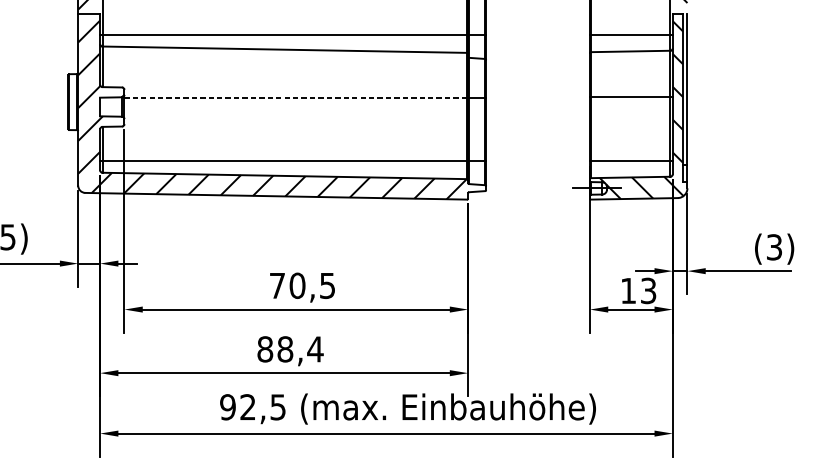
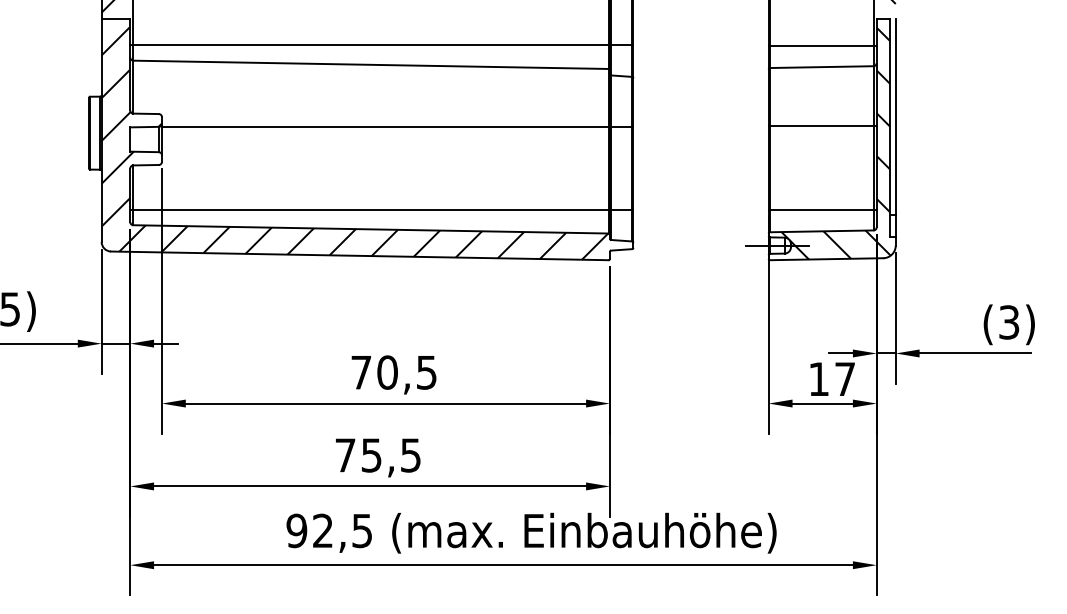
line: (295, 97) -> (384, 127), dashed -> solid
text: (648, 291) -> (844, 379), 13 -> 17
text: (290, 349) -> (378, 455), 88,4 -> 75,5

